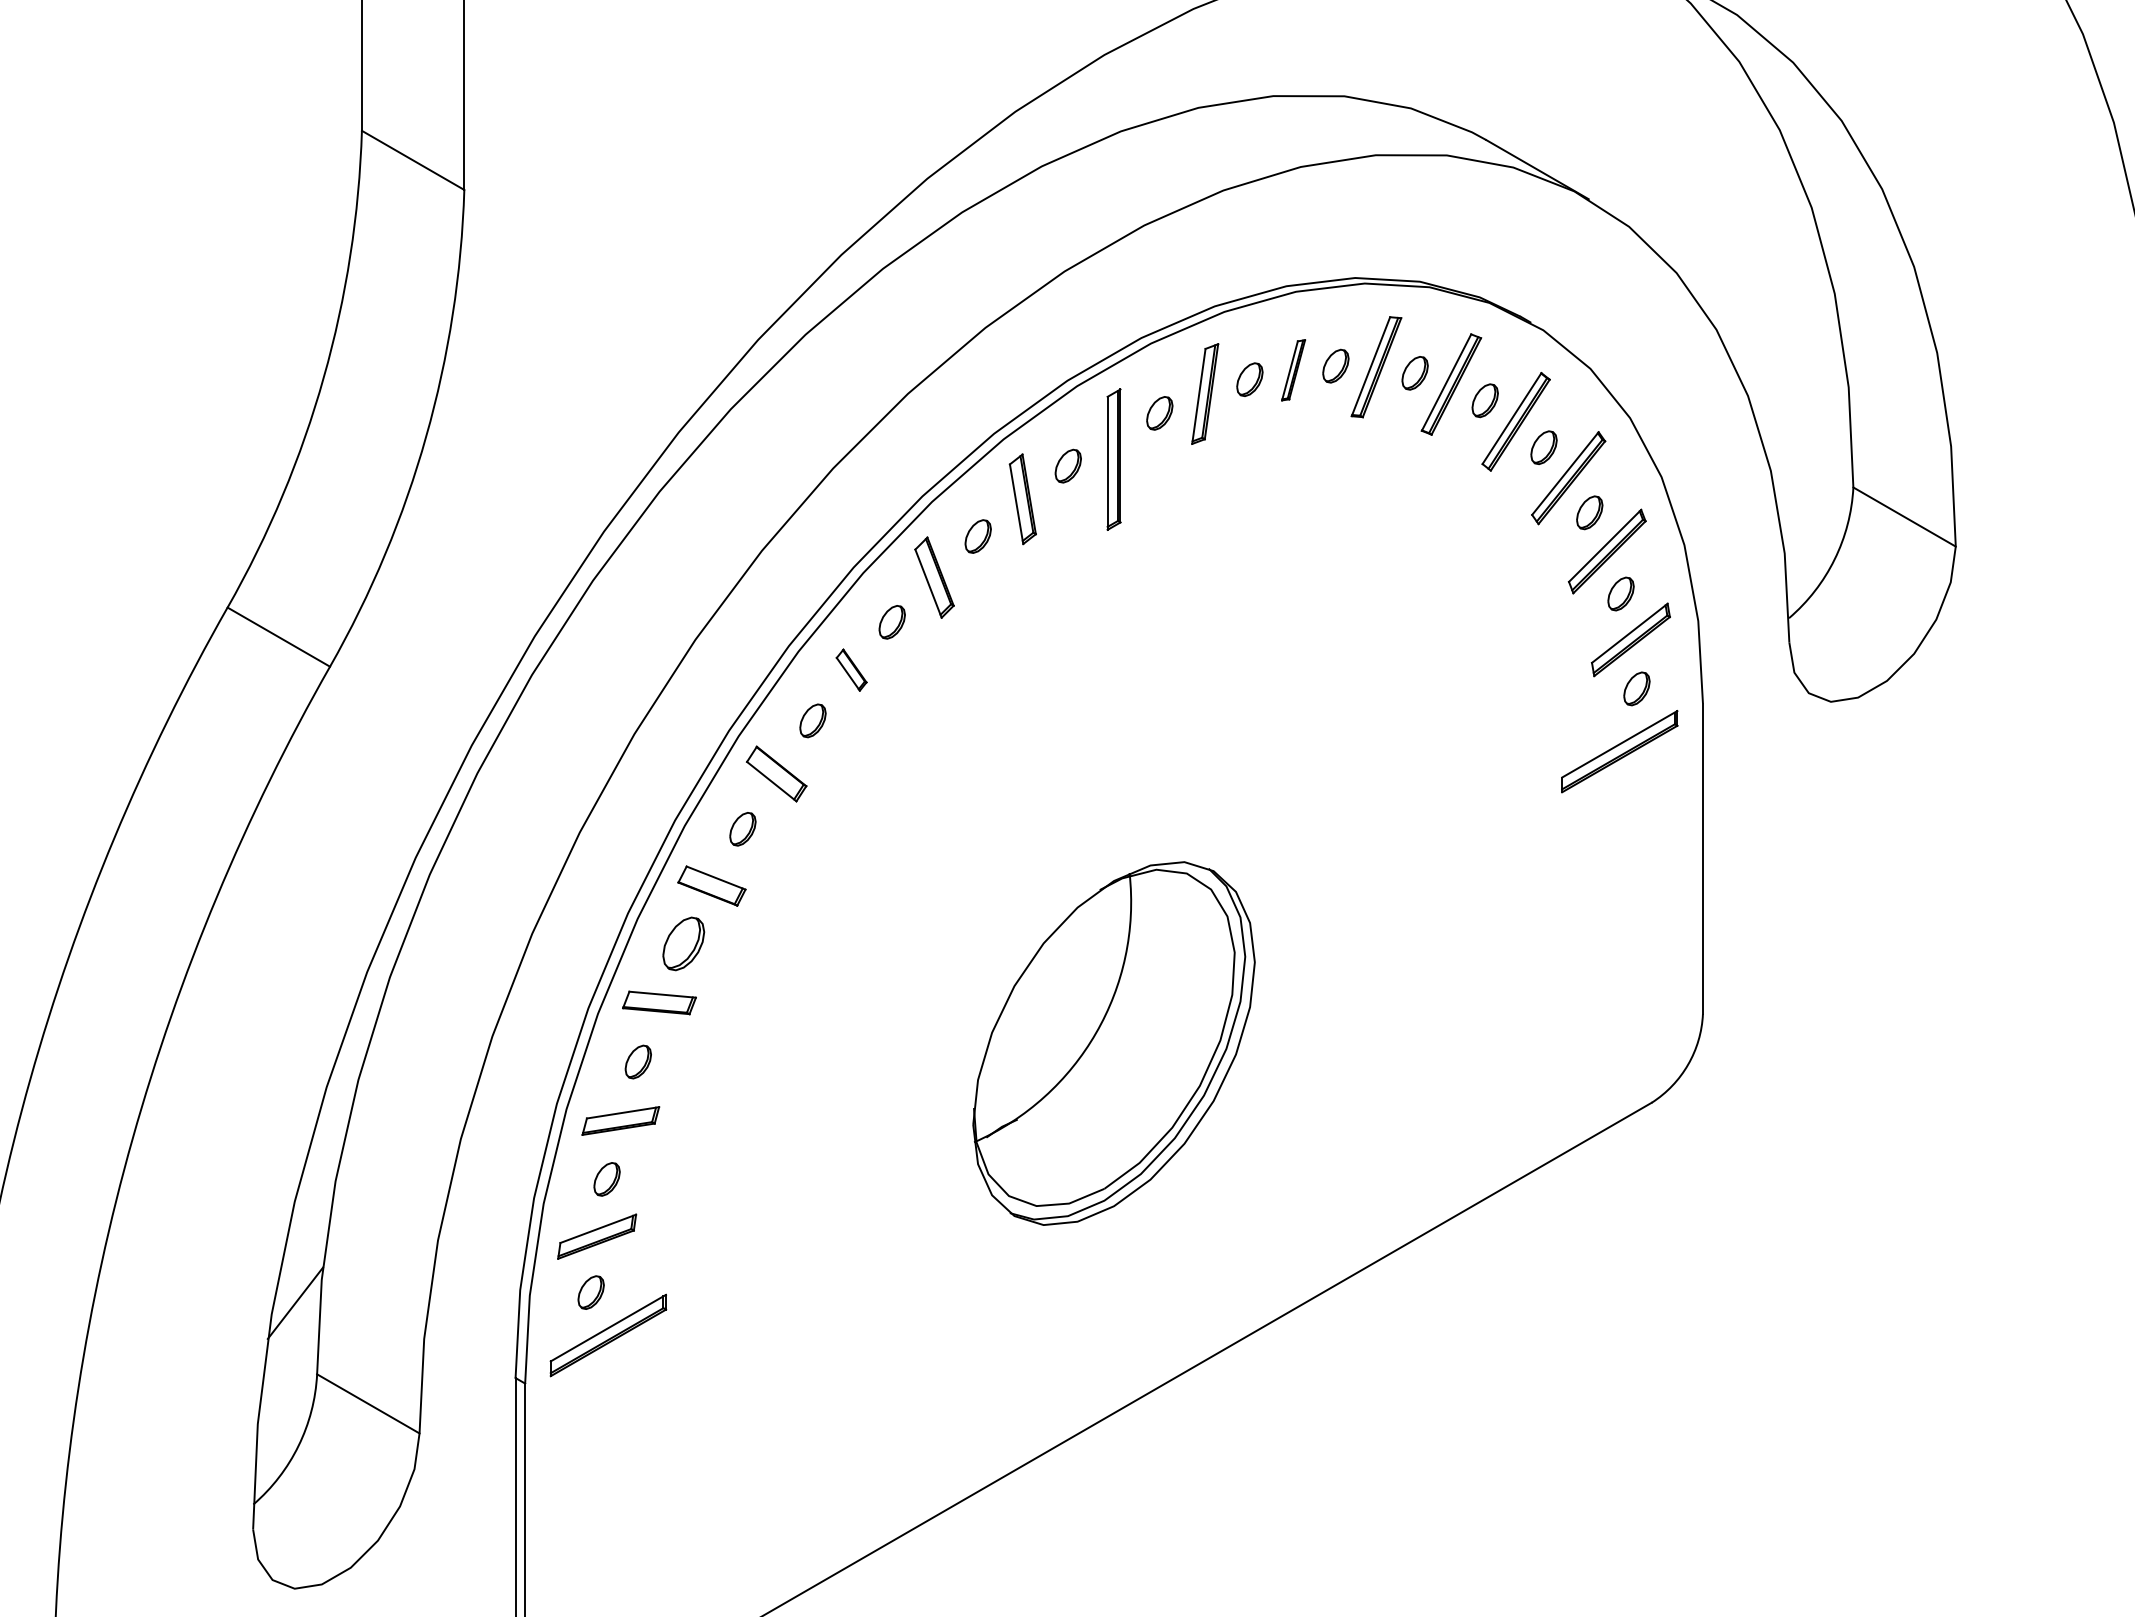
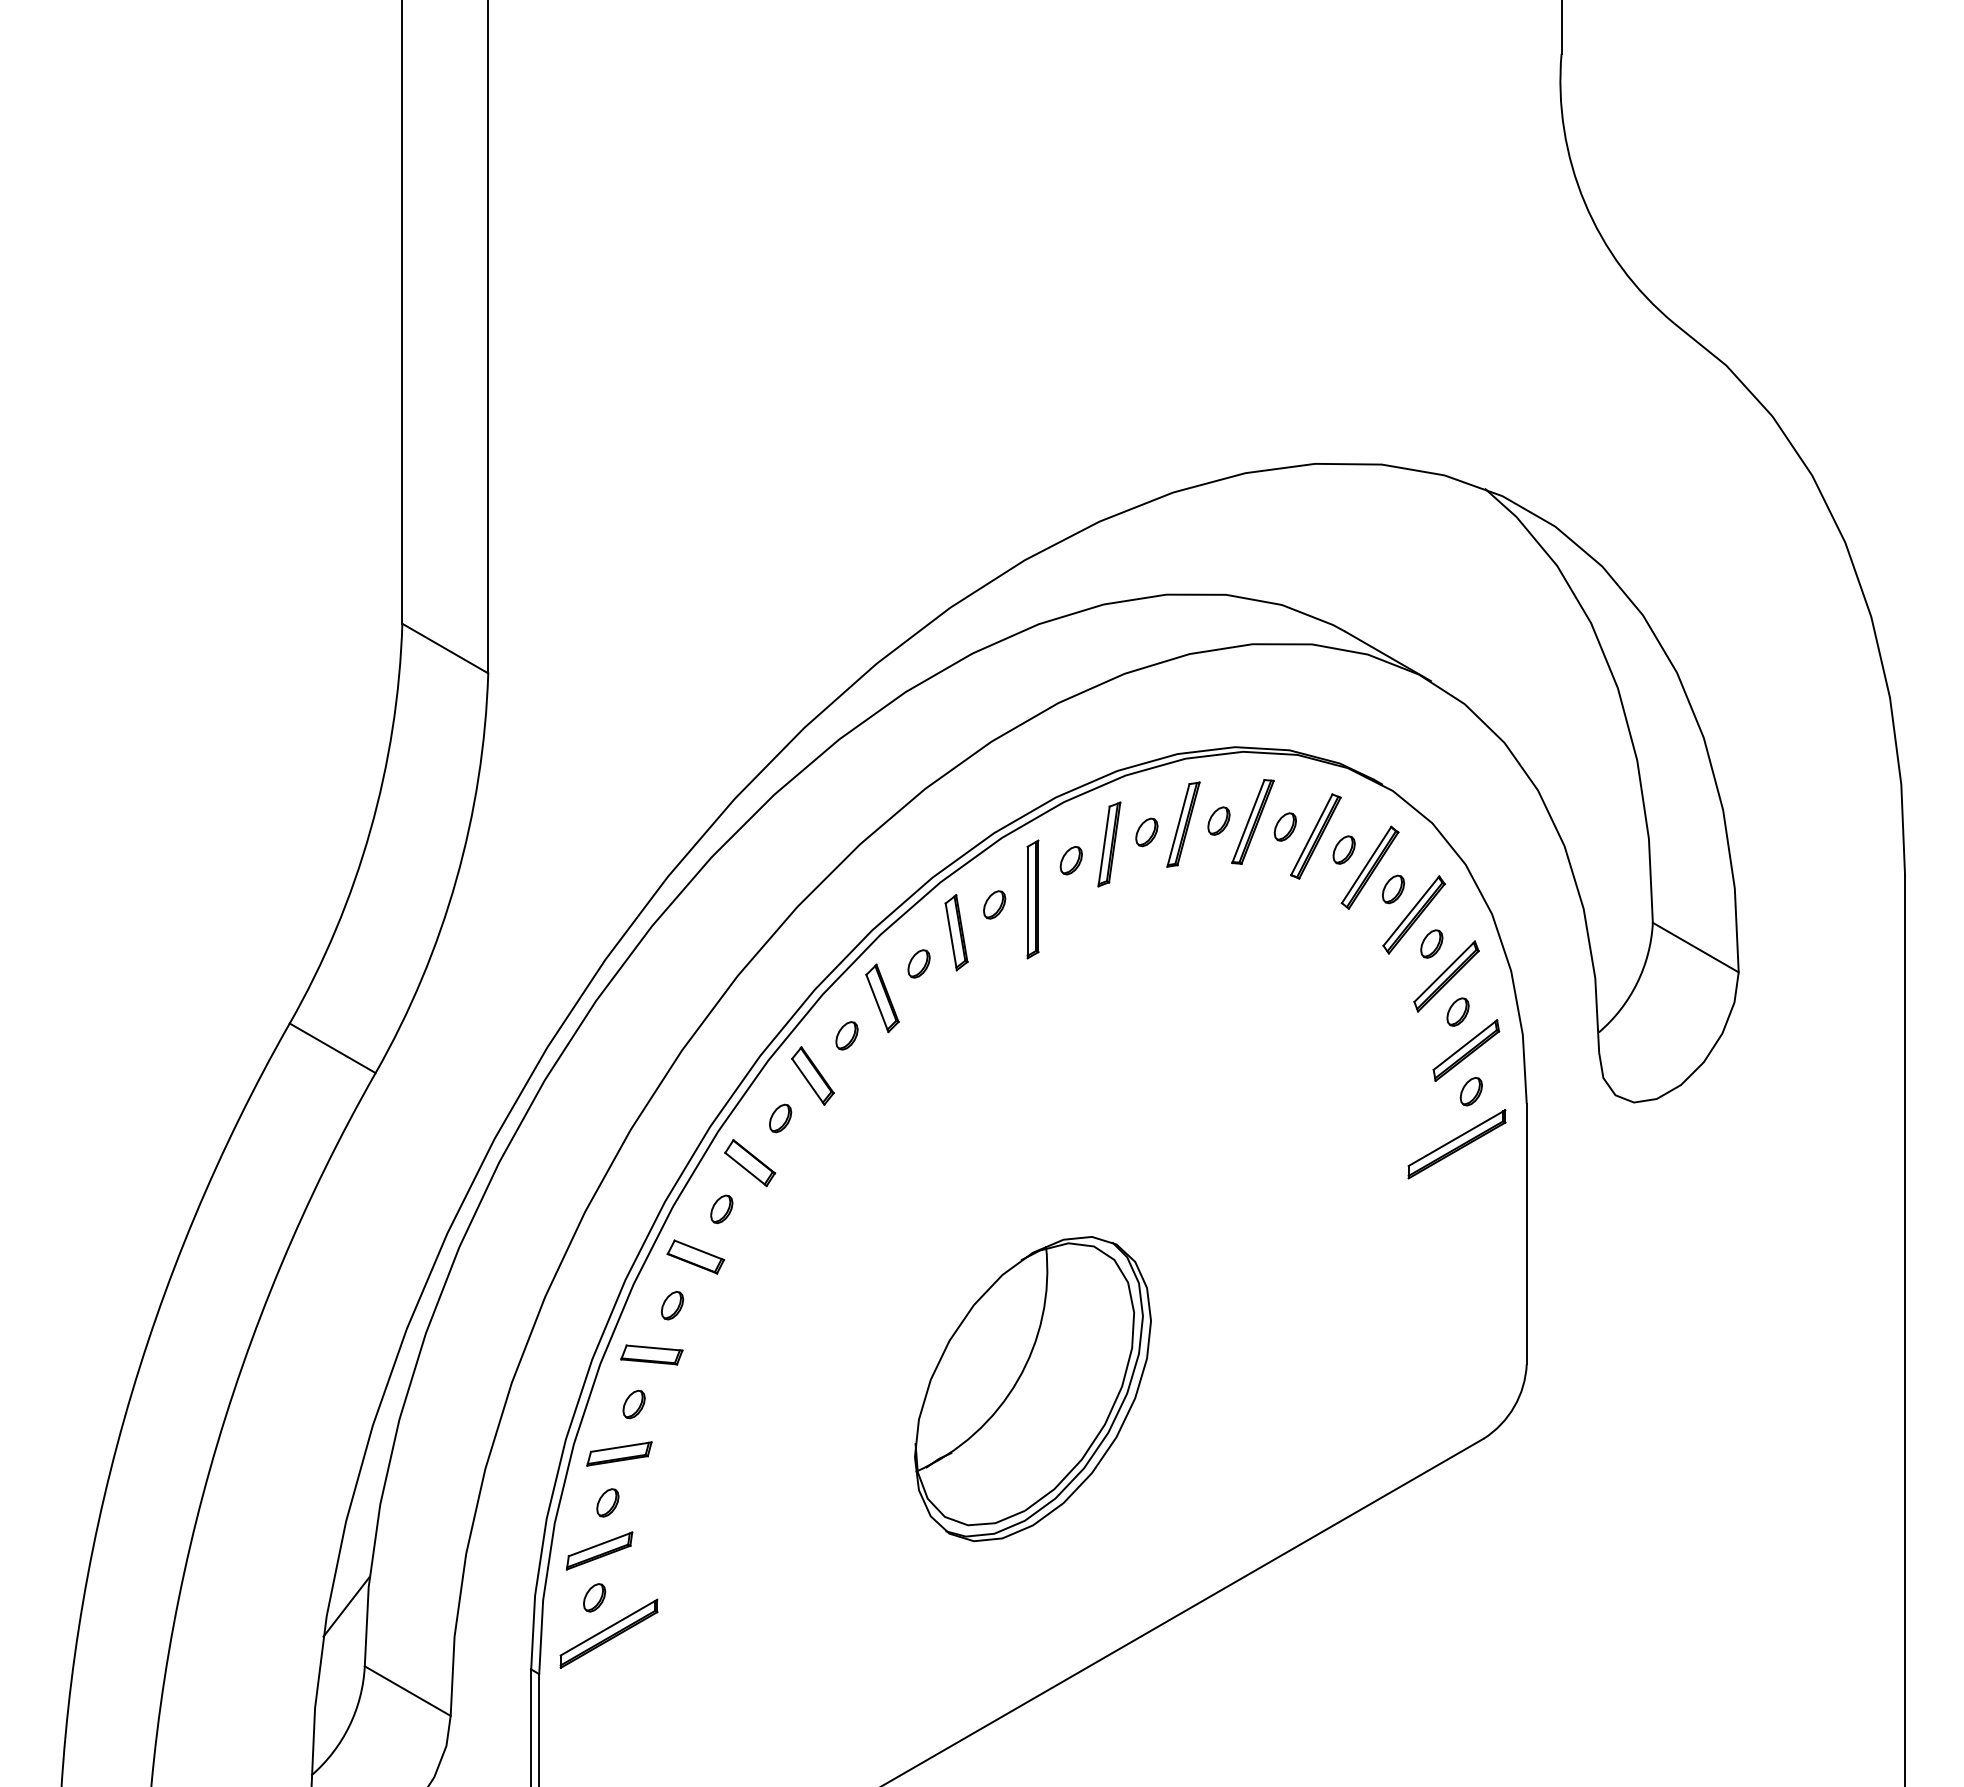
part: (1293, 370) -> (1183, 824), size x1.67
part: (851, 669) -> (812, 1075), size x1.67
part: (684, 943) -> (672, 1305), size x0.62

